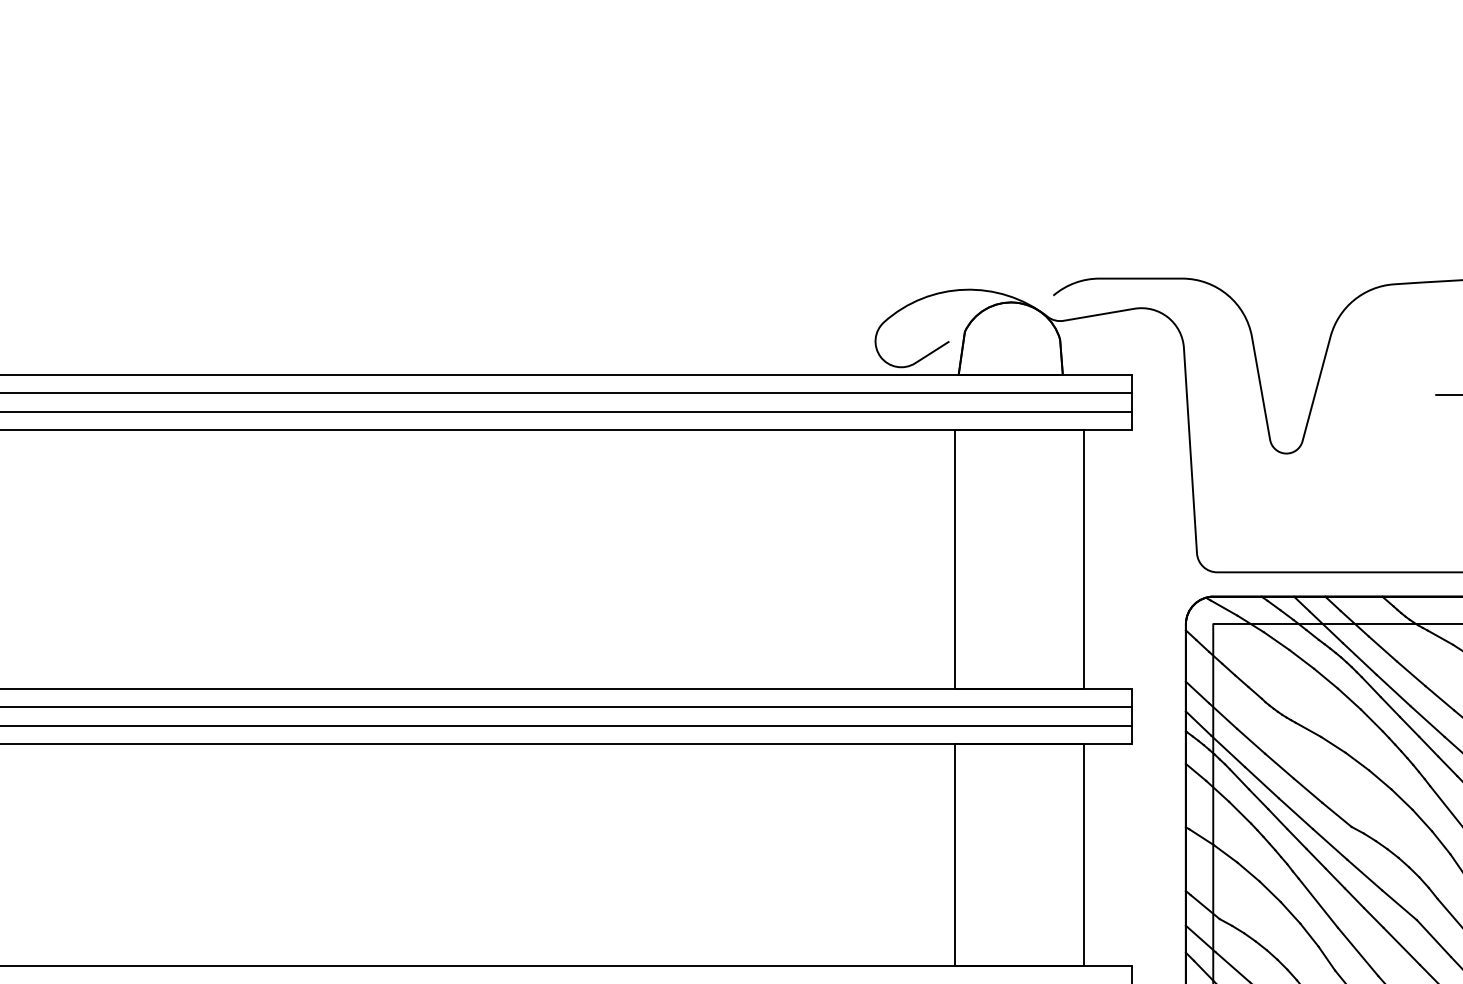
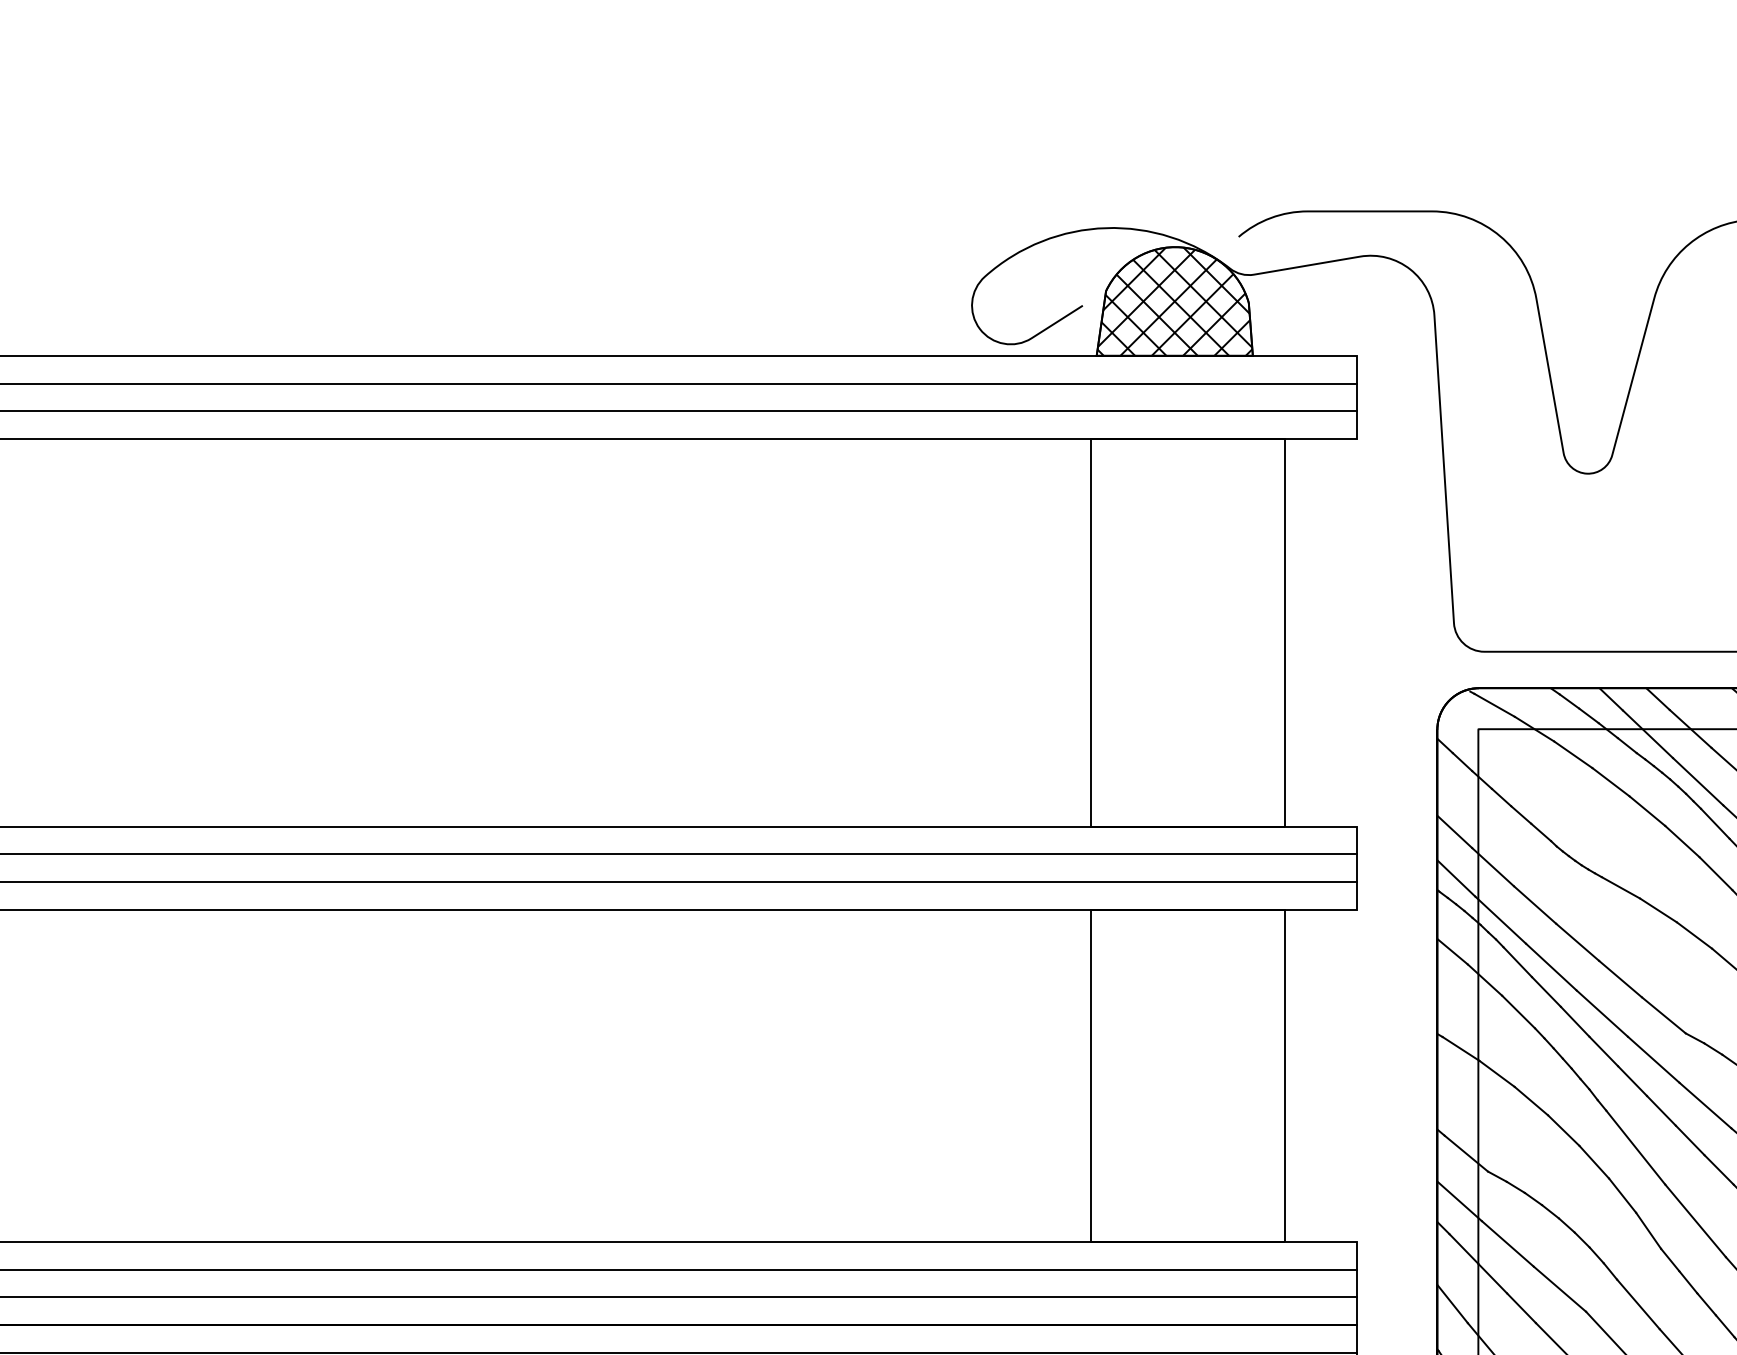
hatch: (1010, 338) -> (1174, 301), added

